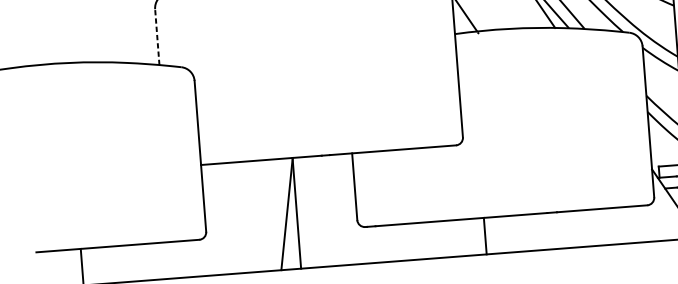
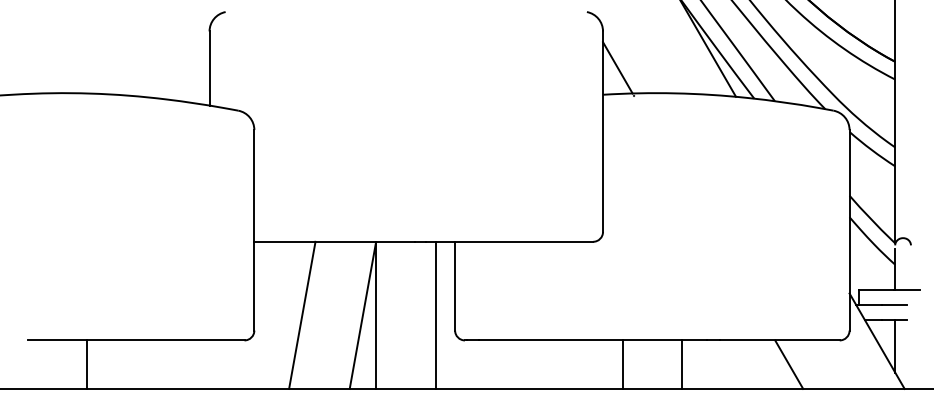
line: (157, 37) -> (209, 68), dashed -> solid
line: (341, 209) -> (435, 314), added
line: (241, 216) -> (302, 314), added
line: (610, 226) -> (789, 364), added
line: (530, 232) -> (682, 364), added

